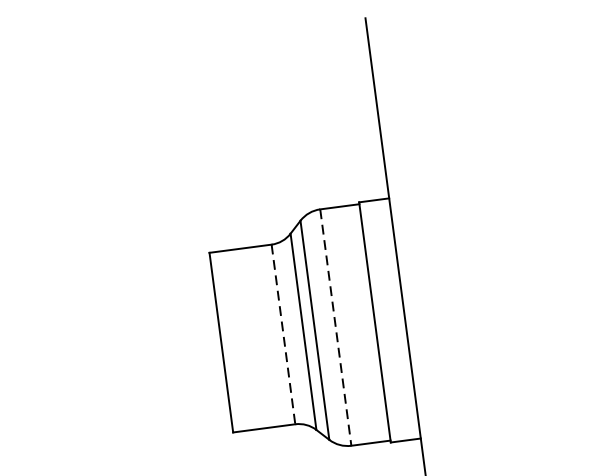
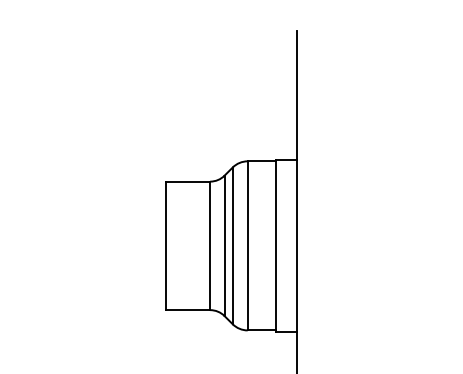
line: (335, 327) -> (247, 245), dashed -> solid
line: (283, 335) -> (210, 246), dashed -> solid

